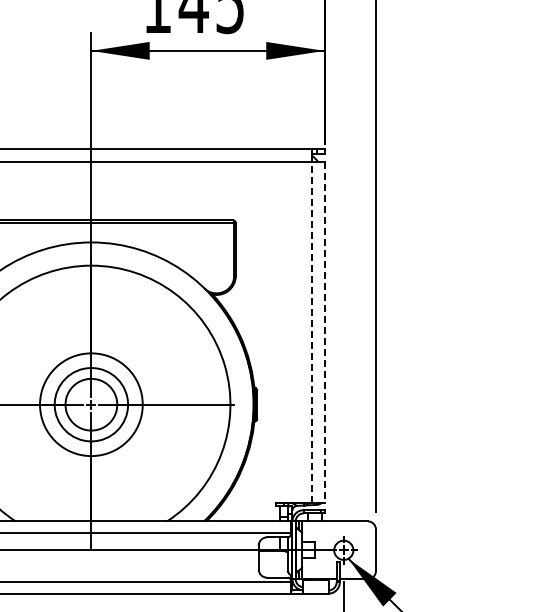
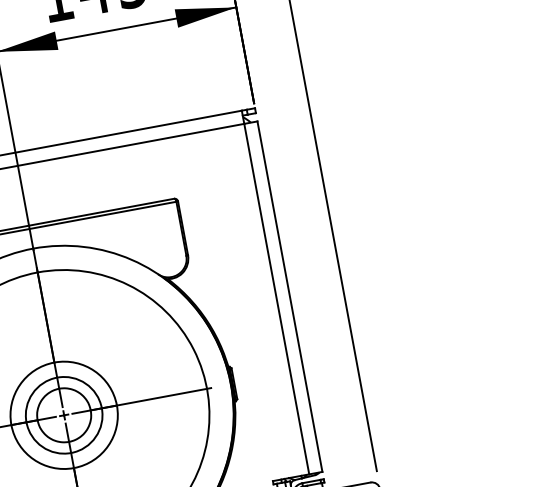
line: (311, 332) -> (276, 299), dashed -> solid
line: (324, 332) -> (289, 296), dashed -> solid

